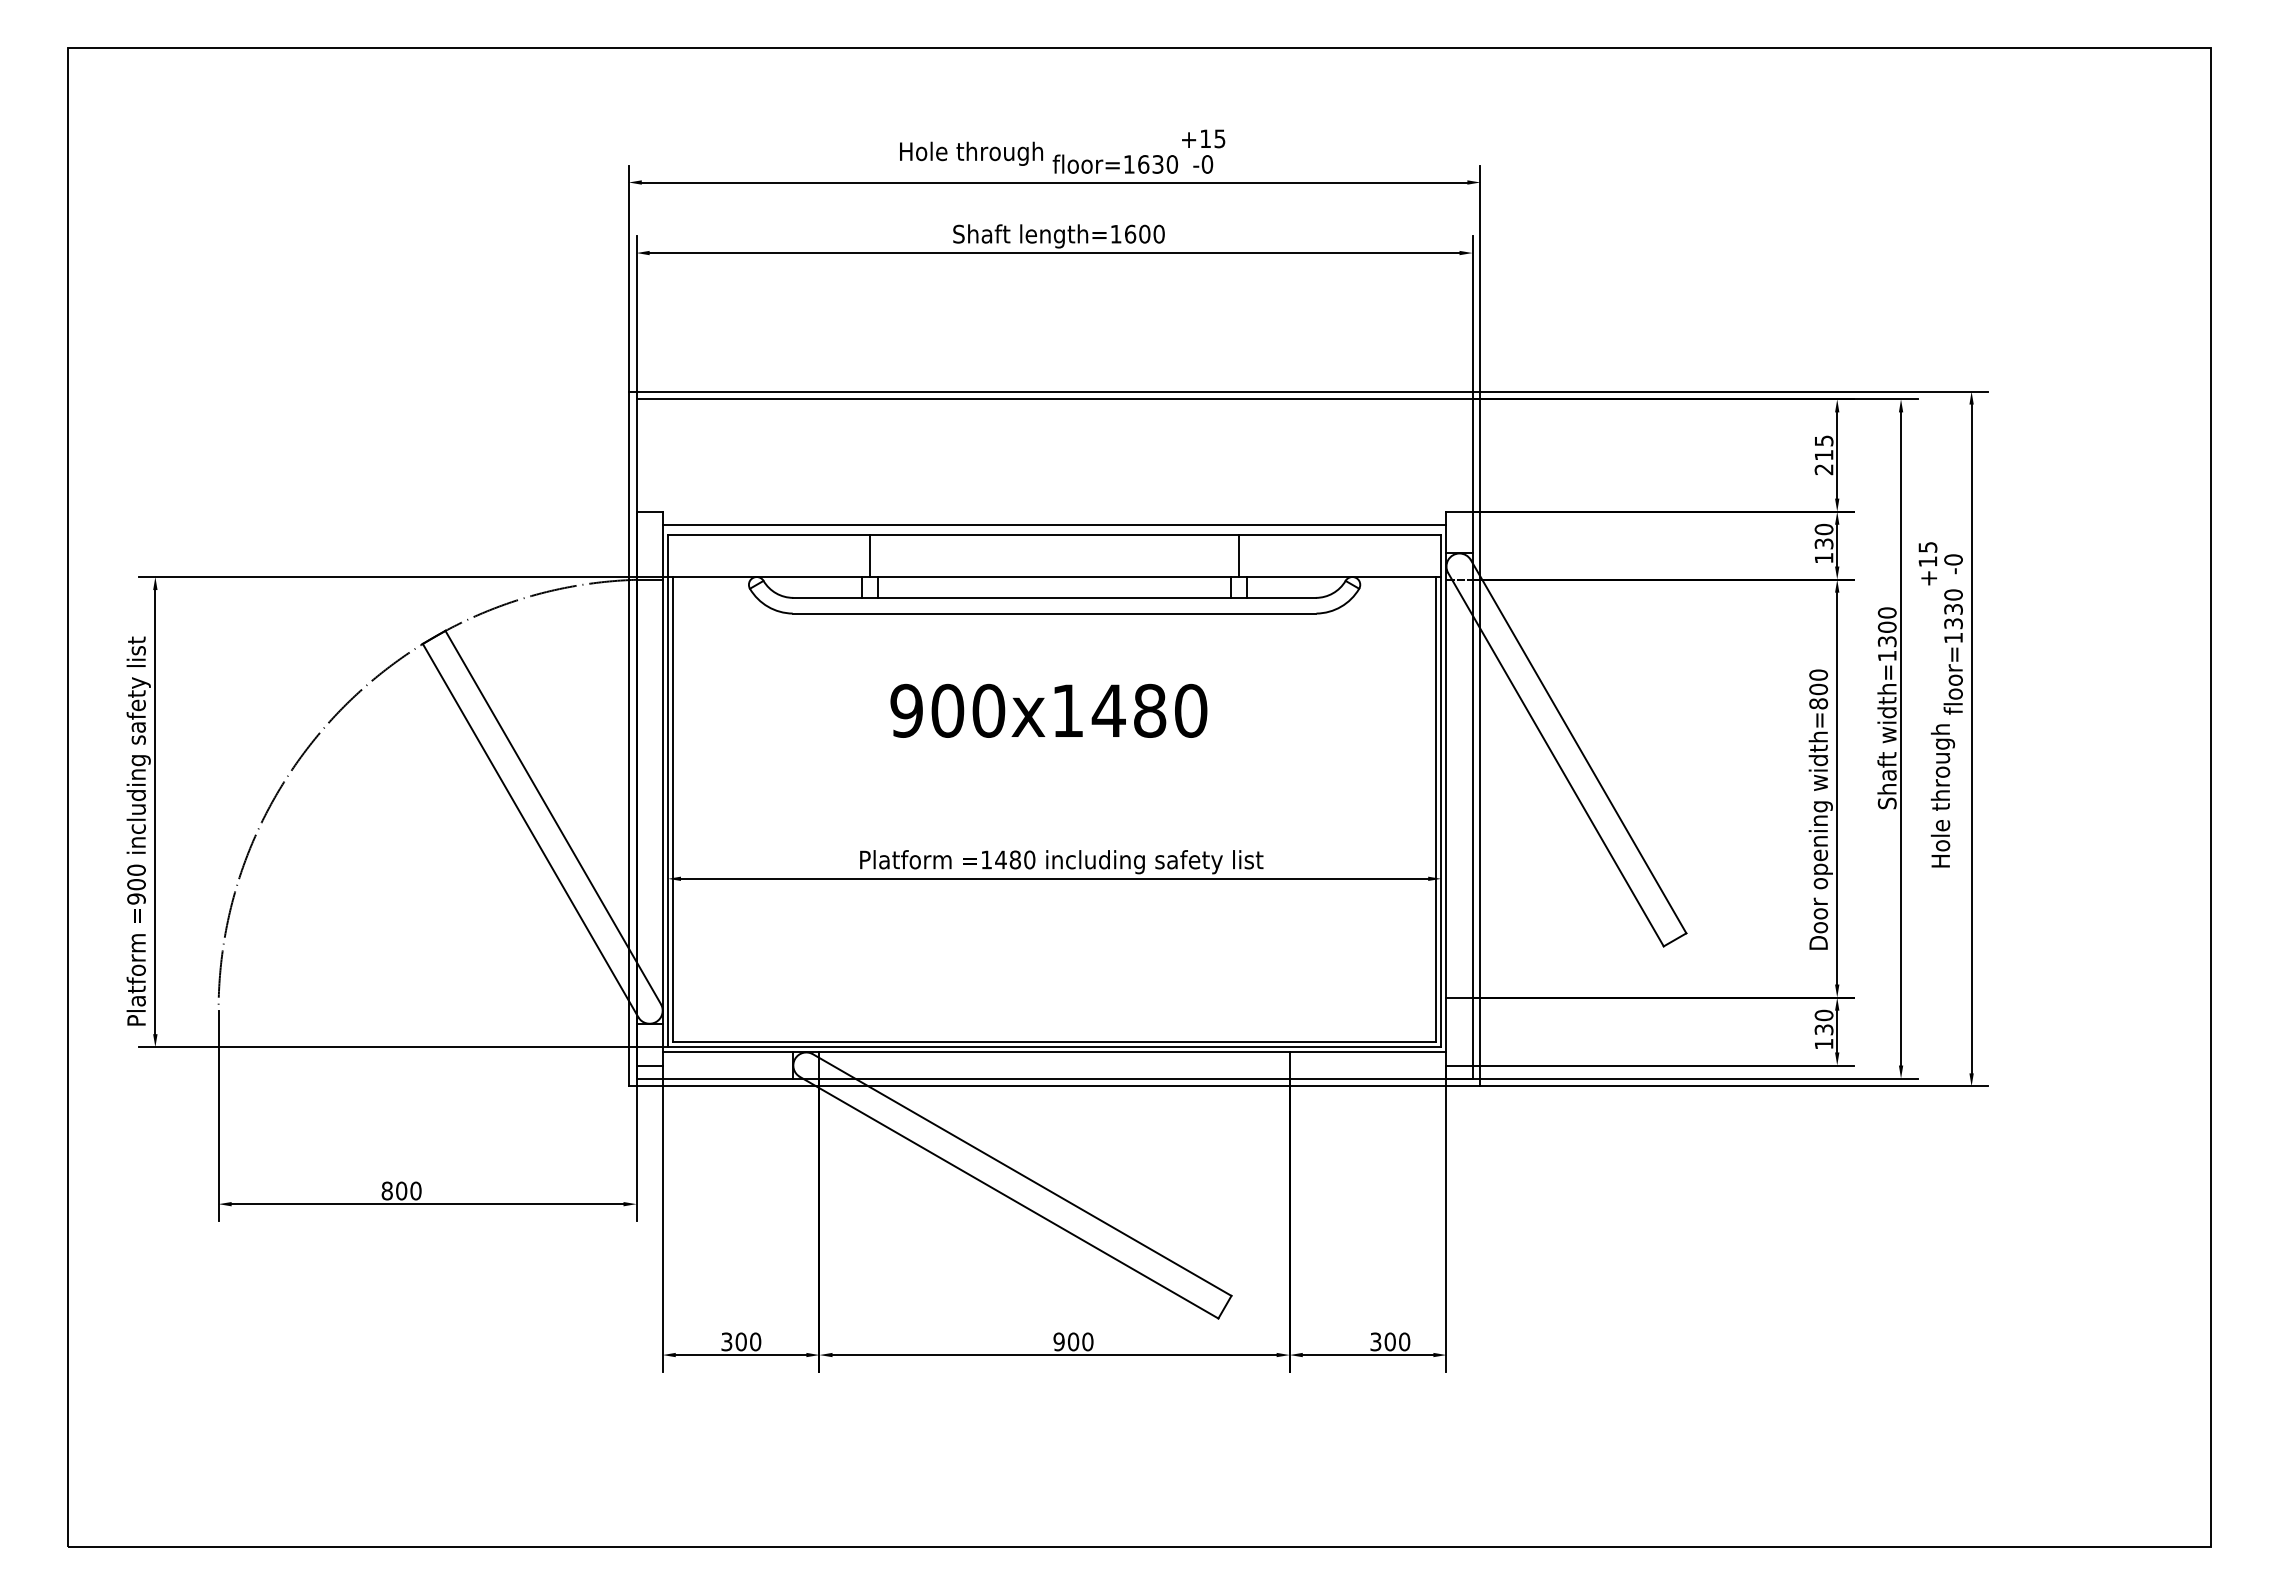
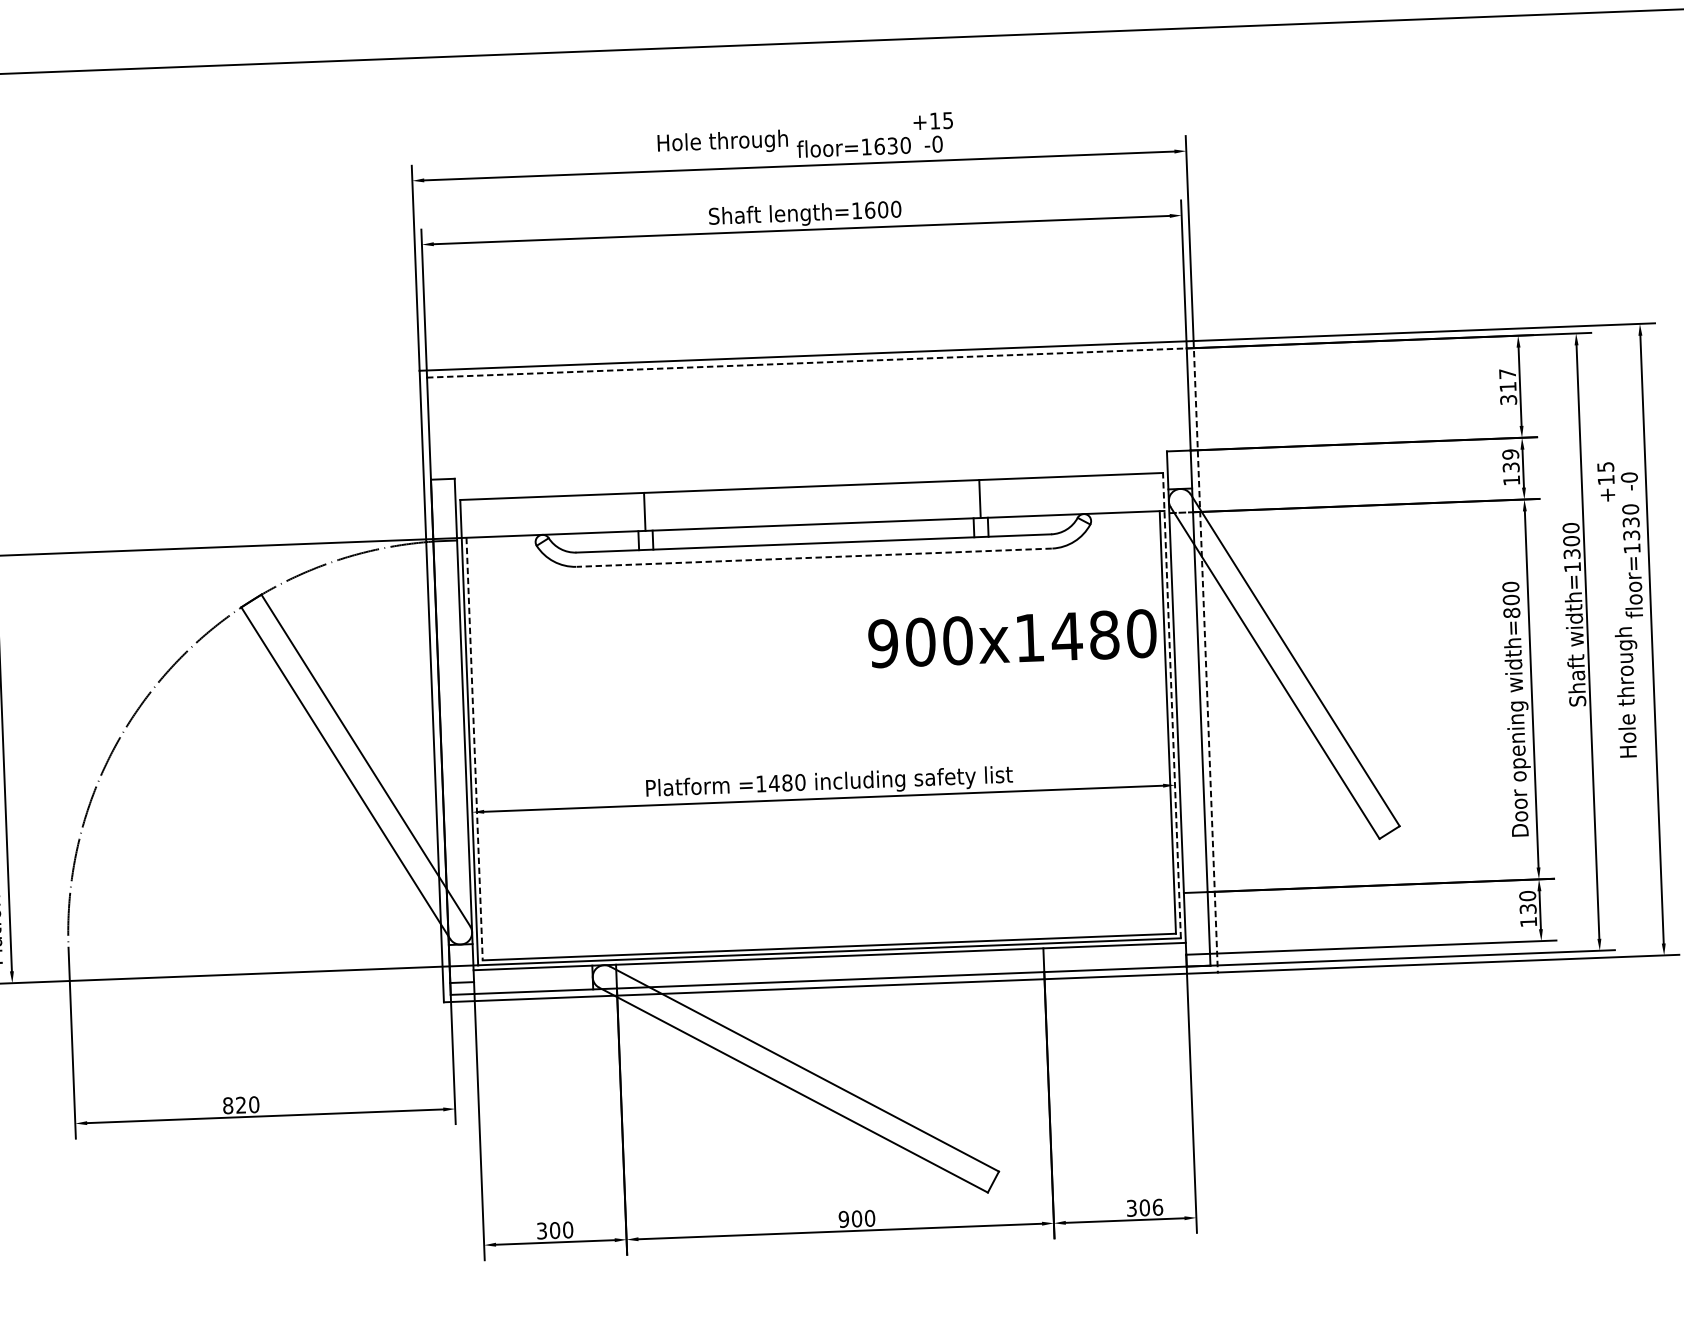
line: (1055, 399) -> (807, 363), solid -> dashed
text: (1824, 455) -> (1508, 387), 215 -> 317
line: (1054, 524) -> (811, 476), removed
text: (1824, 529) -> (1511, 454), 130 -> 139
line: (1054, 613) -> (814, 557), solid -> dashed
text: (1048, 710) -> (1012, 638), moved
line: (1480, 739) -> (1205, 657), solid -> dashed
line: (1441, 790) -> (1172, 704), solid -> dashed
line: (673, 809) -> (474, 749), solid -> dashed
text: (401, 1190) -> (241, 1104), 800 -> 820
text: (1404, 1341) -> (1157, 1206), 300 -> 306

